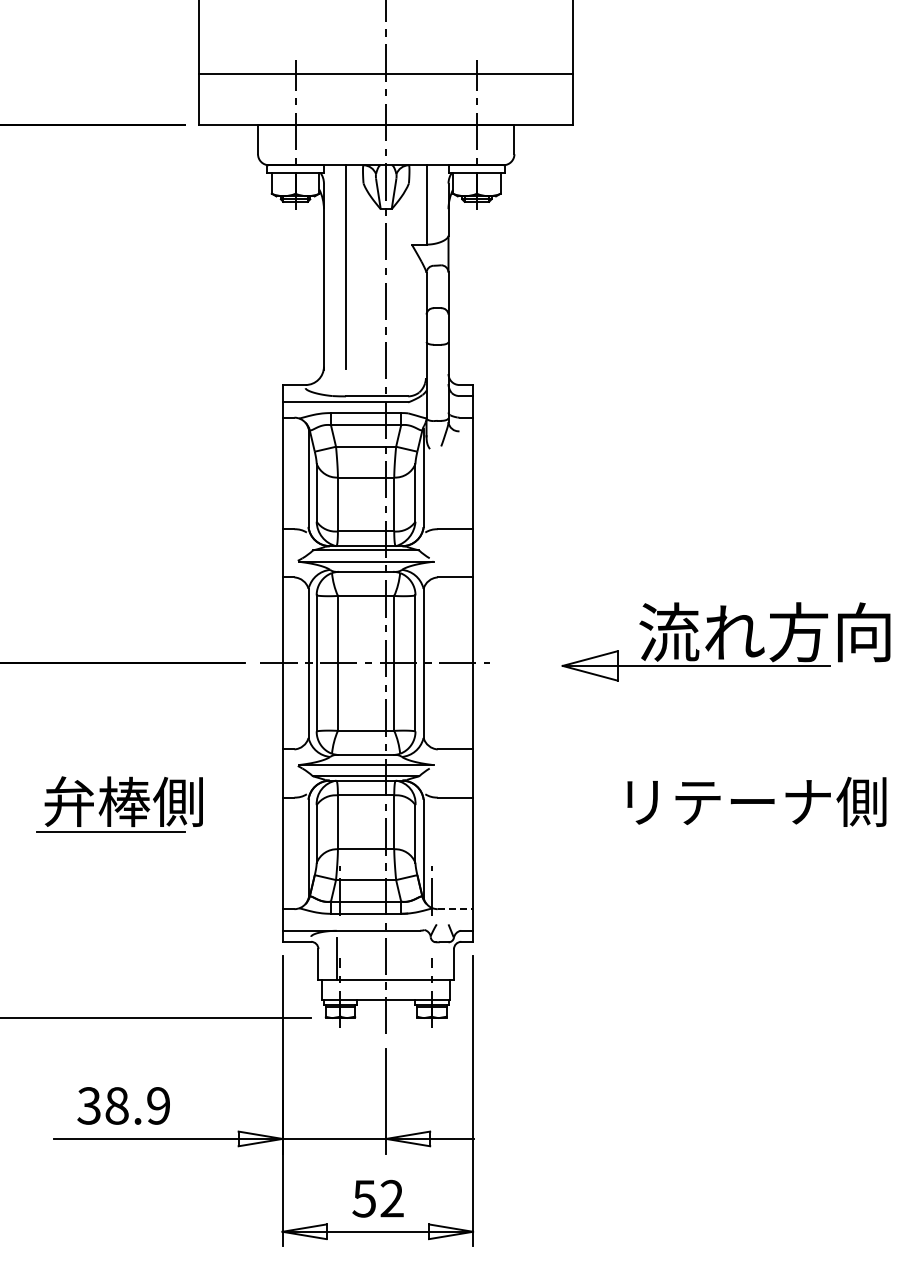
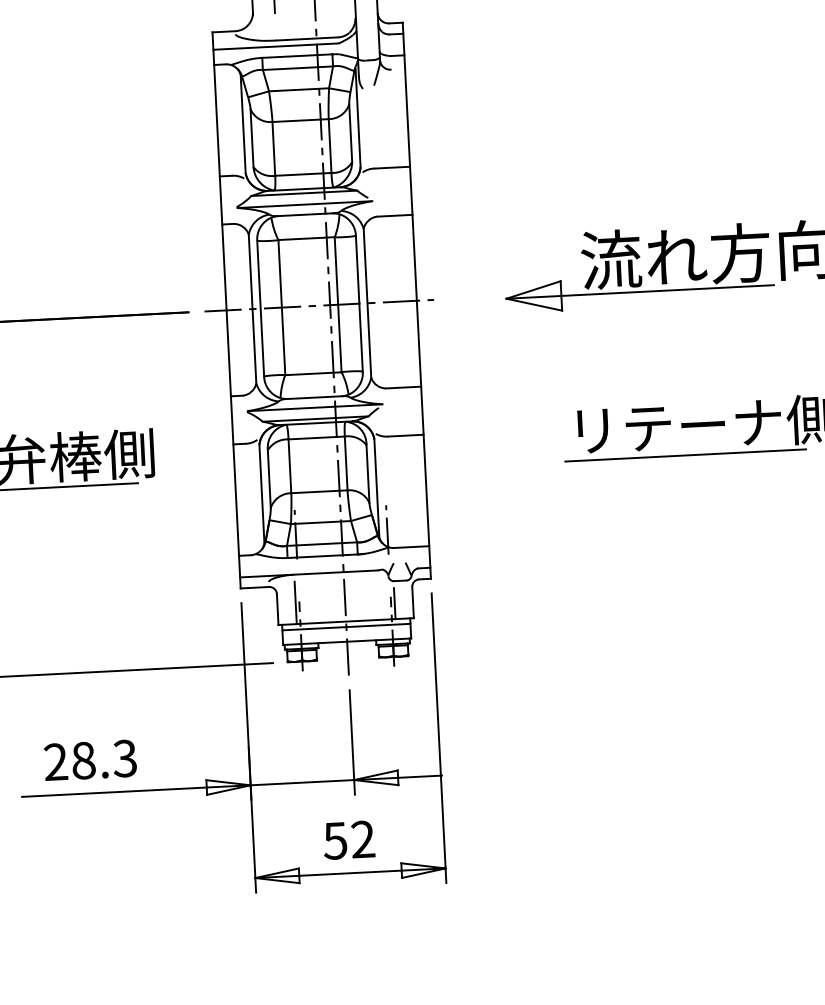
line: (733, 831) -> (685, 455), added
line: (455, 909) -> (411, 547), dashed -> solid
line: (435, 964) -> (394, 603), added
line: (386, 985) -> (346, 626), added
text: (123, 1105) -> (90, 759), 38.9 -> 28.3

